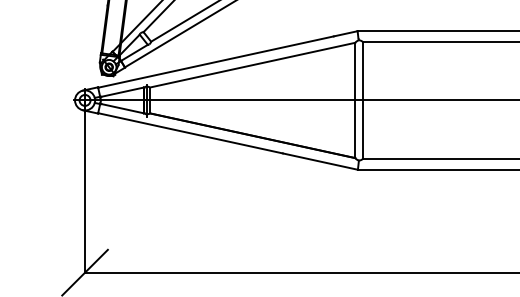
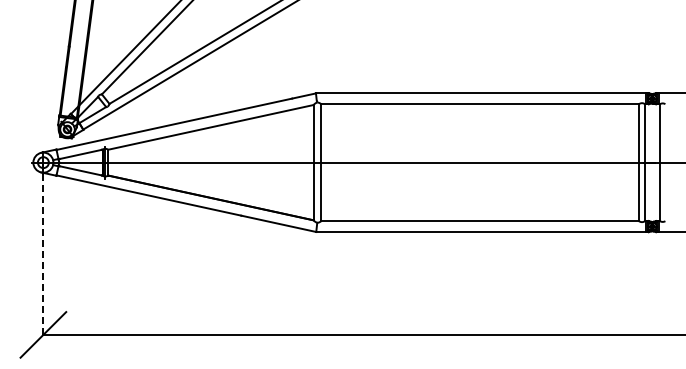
line: (85, 187) -> (43, 249), solid -> dashed

